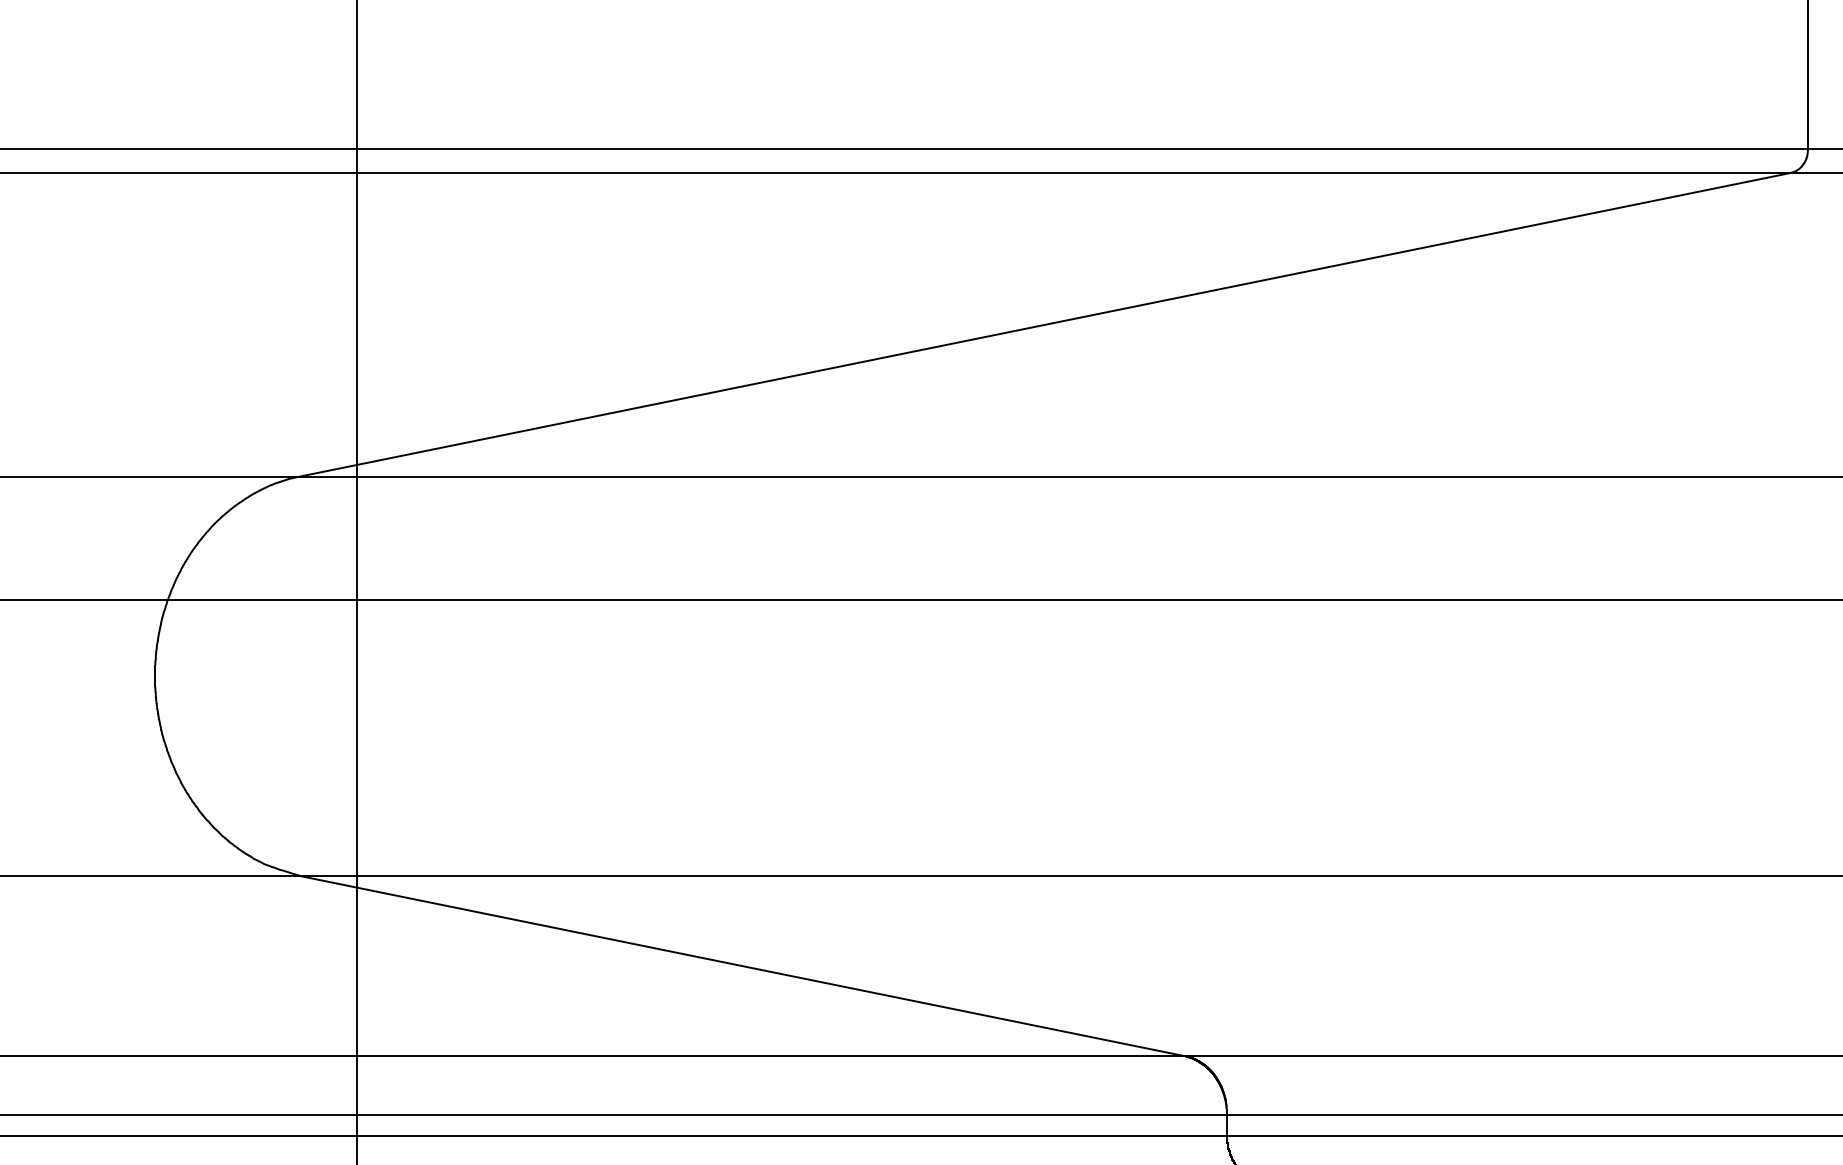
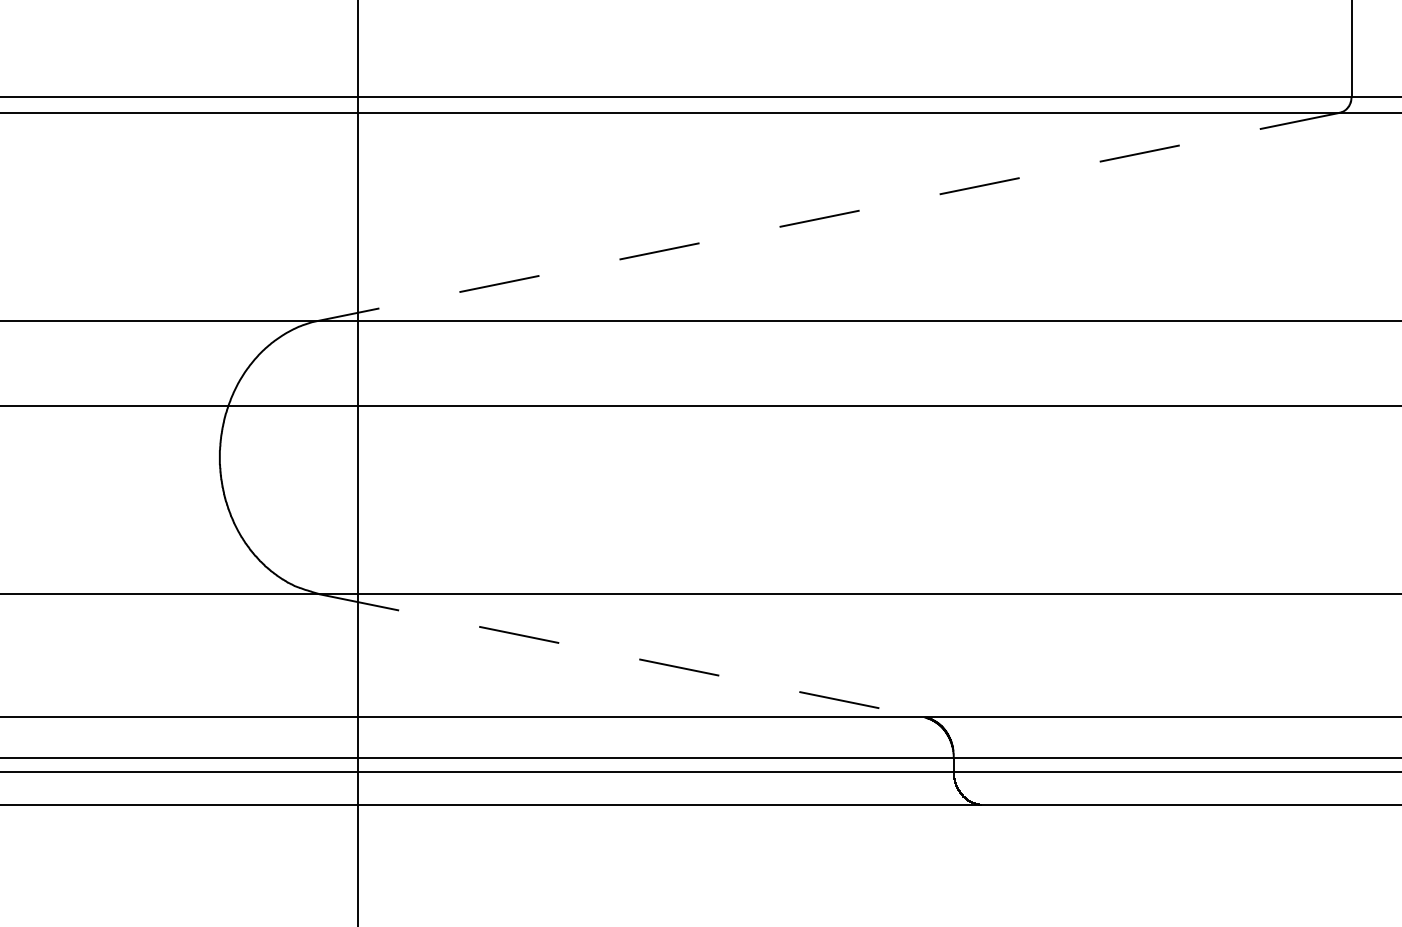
line: (1045, 324) -> (829, 216), solid -> dashed
line: (741, 965) -> (621, 655), solid -> dashed

